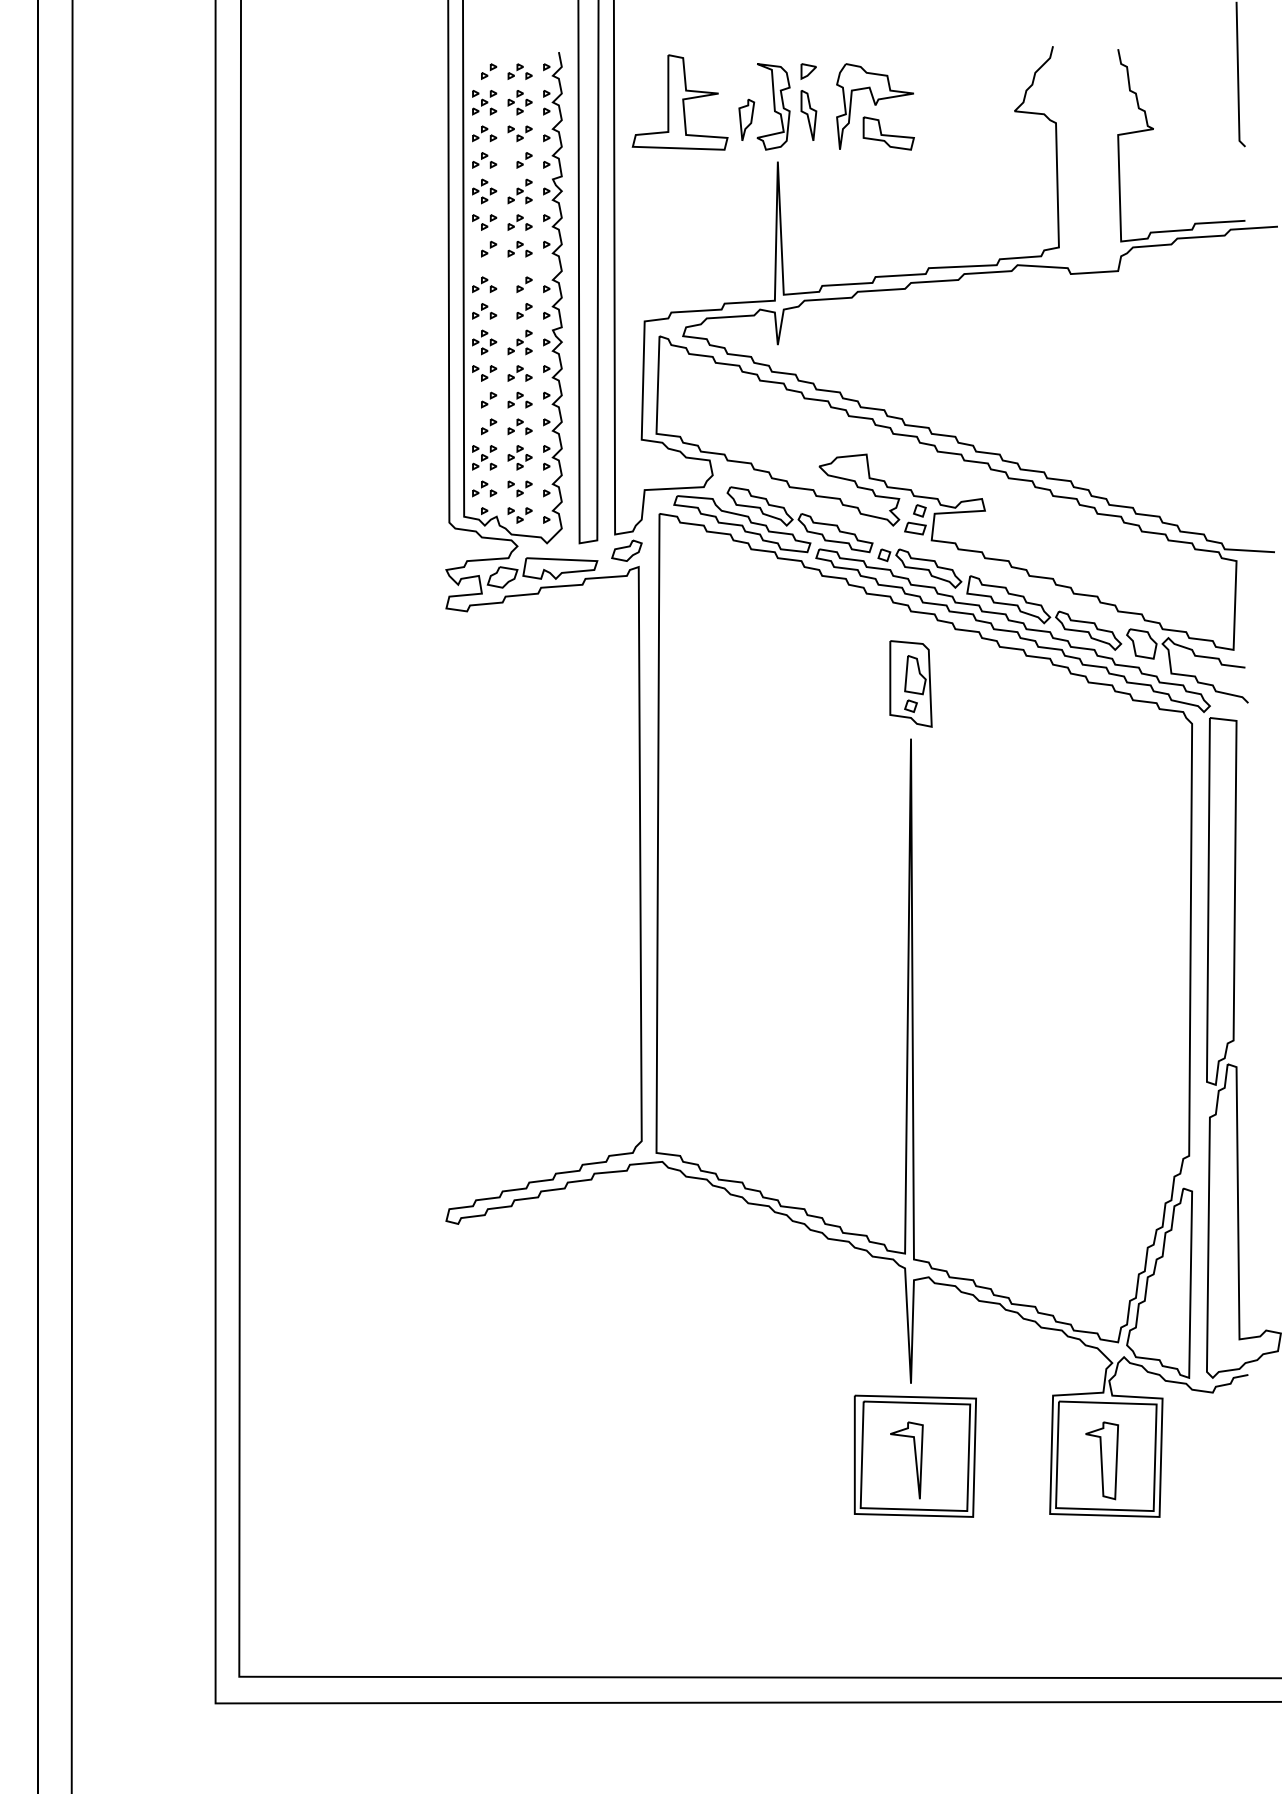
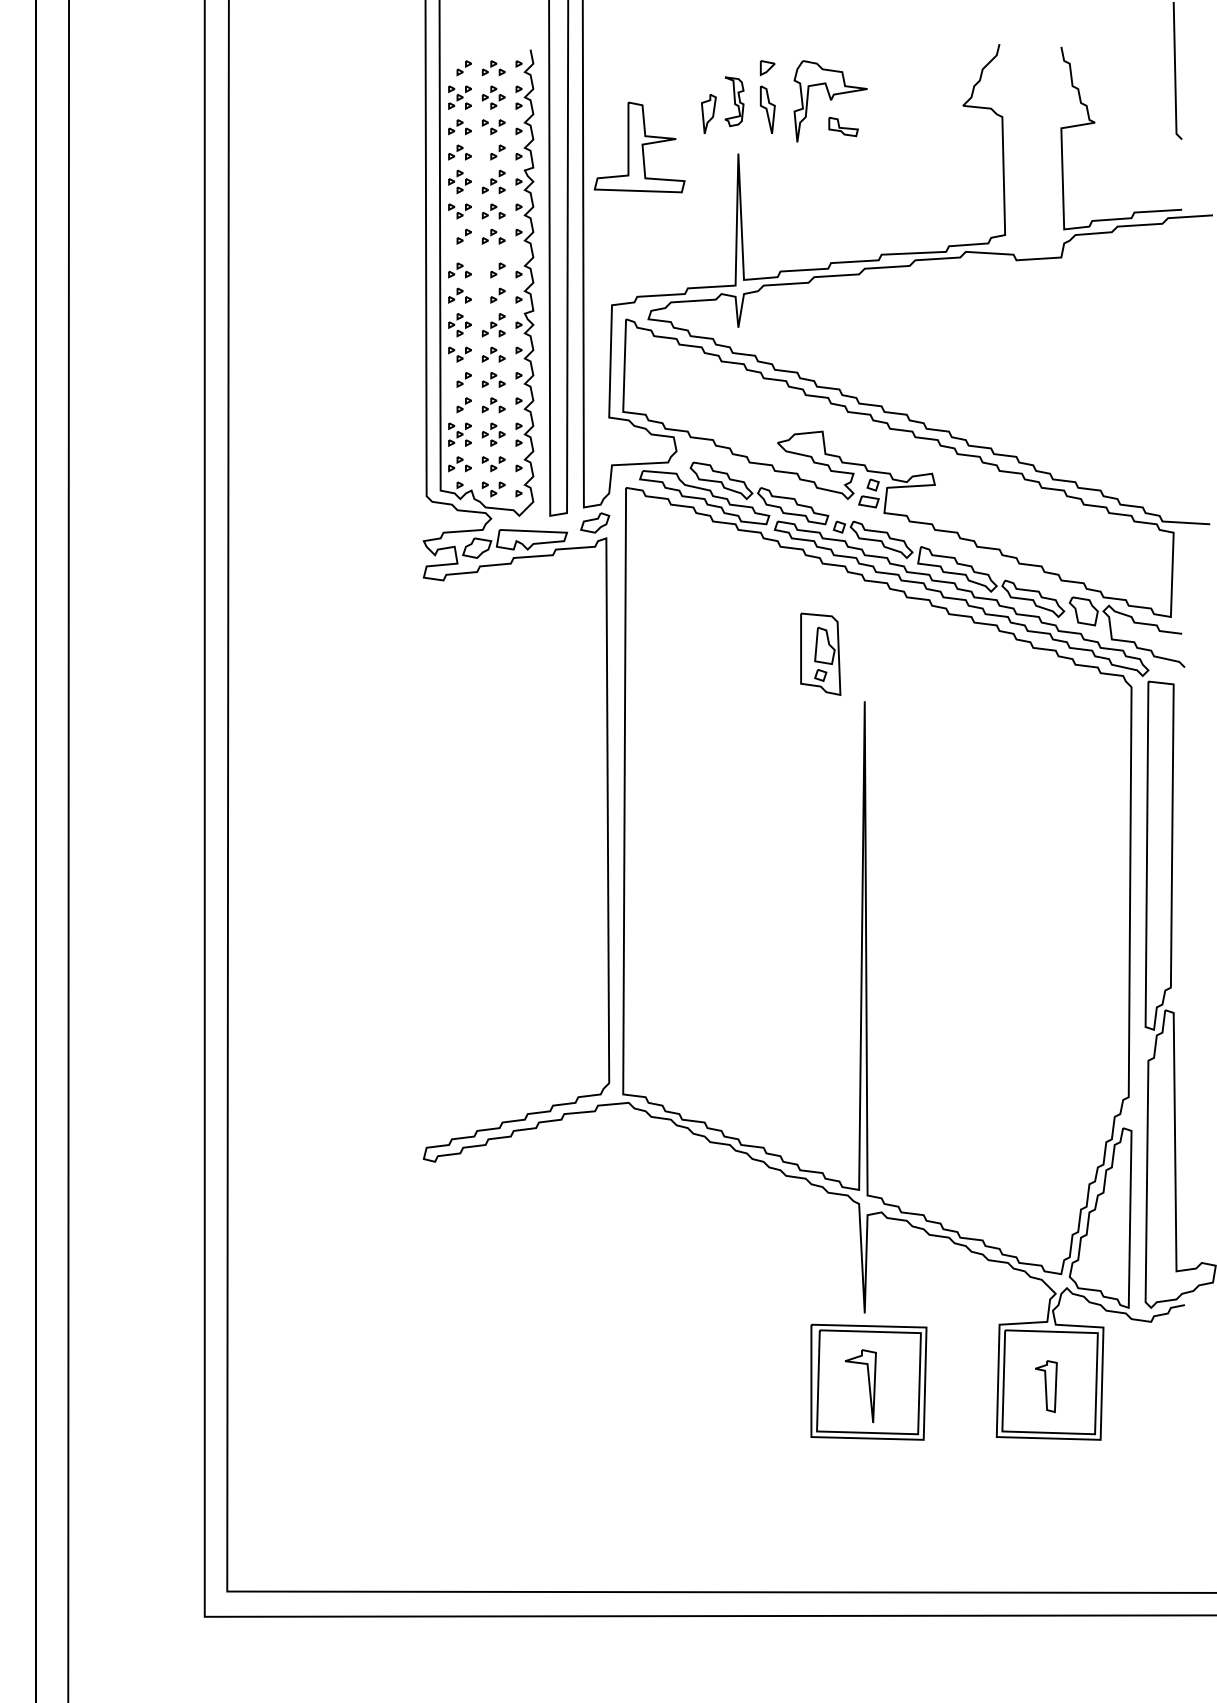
part: (679, 102) -> (639, 147), moved
part: (773, 106) -> (734, 101), size x0.6
part: (888, 133) -> (843, 126), size x0.6
part: (910, 683) -> (820, 653), moved
part: (1102, 1460) -> (1046, 1386), size x0.7

